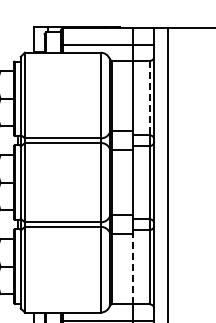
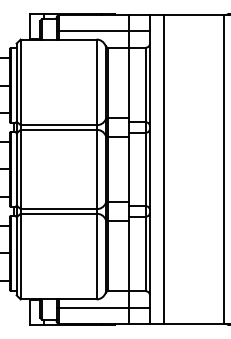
line: (149, 98) -> (145, 85), dashed -> solid
line: (132, 268) -> (128, 255), dashed -> solid

